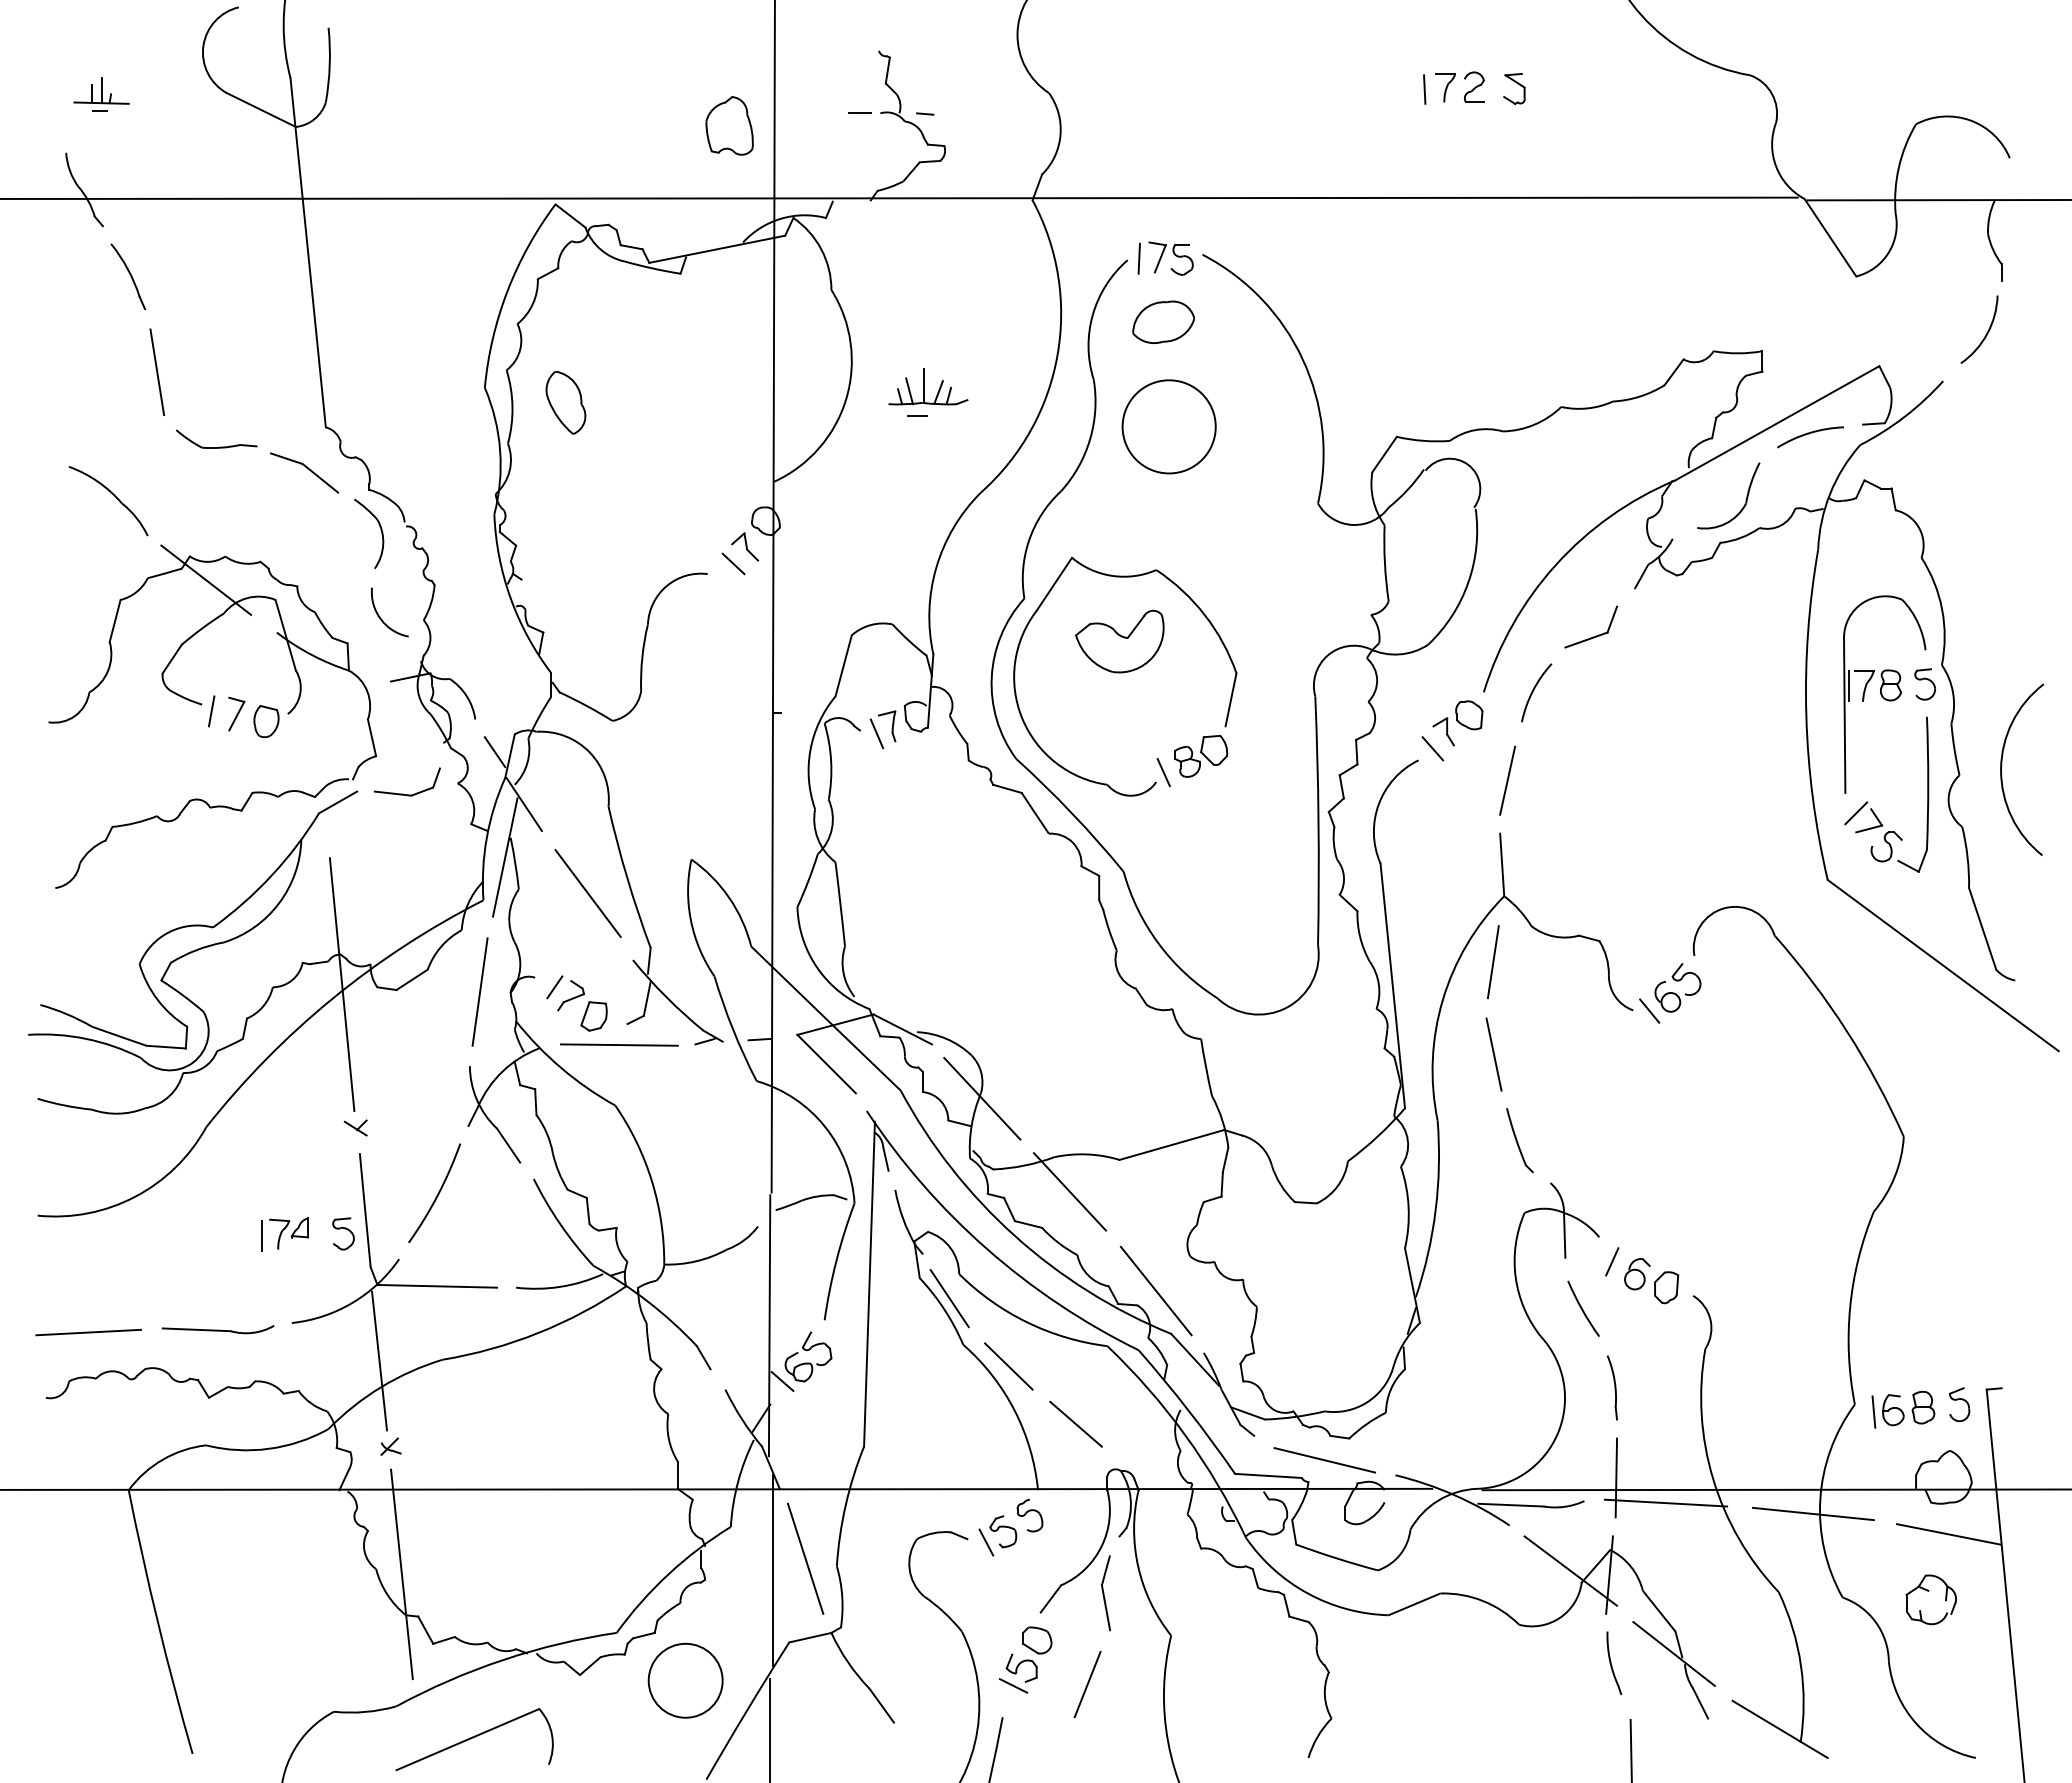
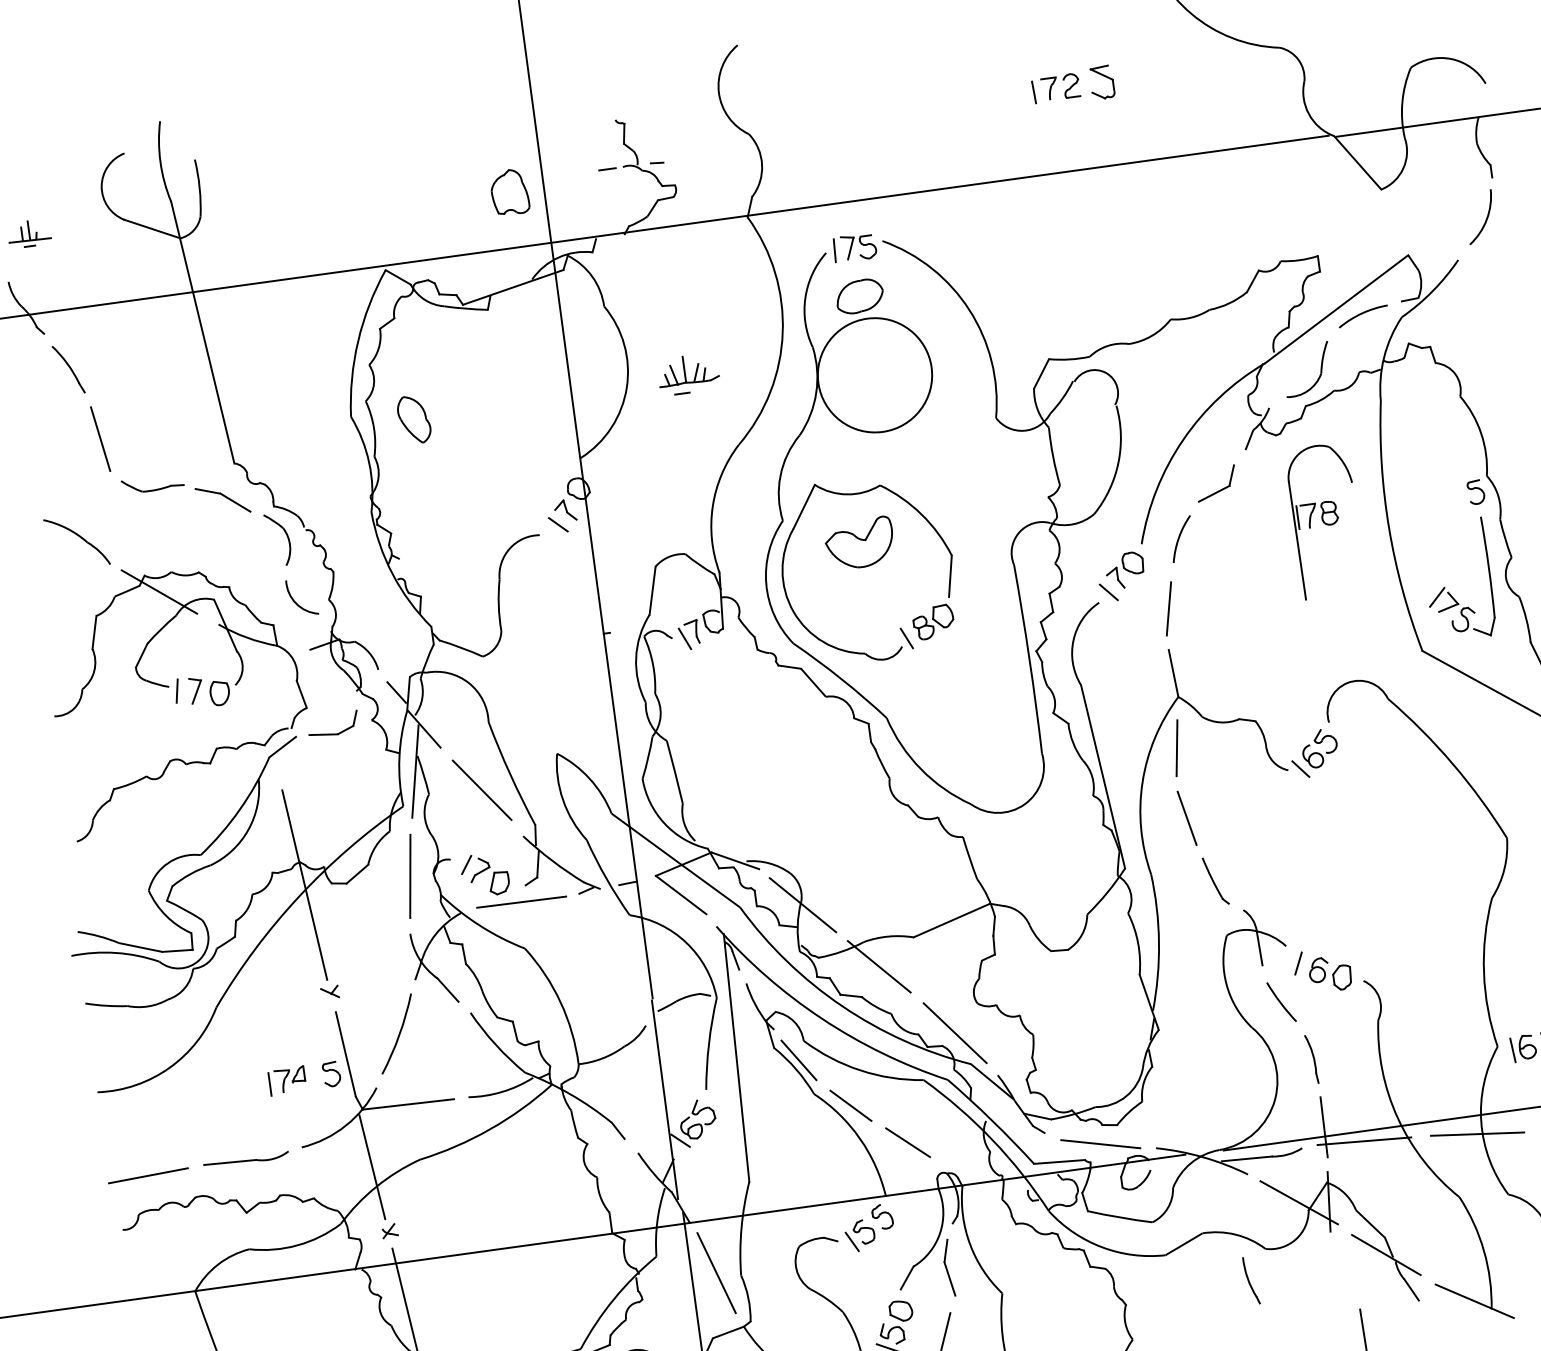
part: (1514, 88) -> (1102, 82), size x1.4
circle: (1168, 426) -> (874, 375), size x1.6
part: (1884, 694) -> (1325, 520), moved
part: (1614, 1663) -> (1251, 1280), moved

